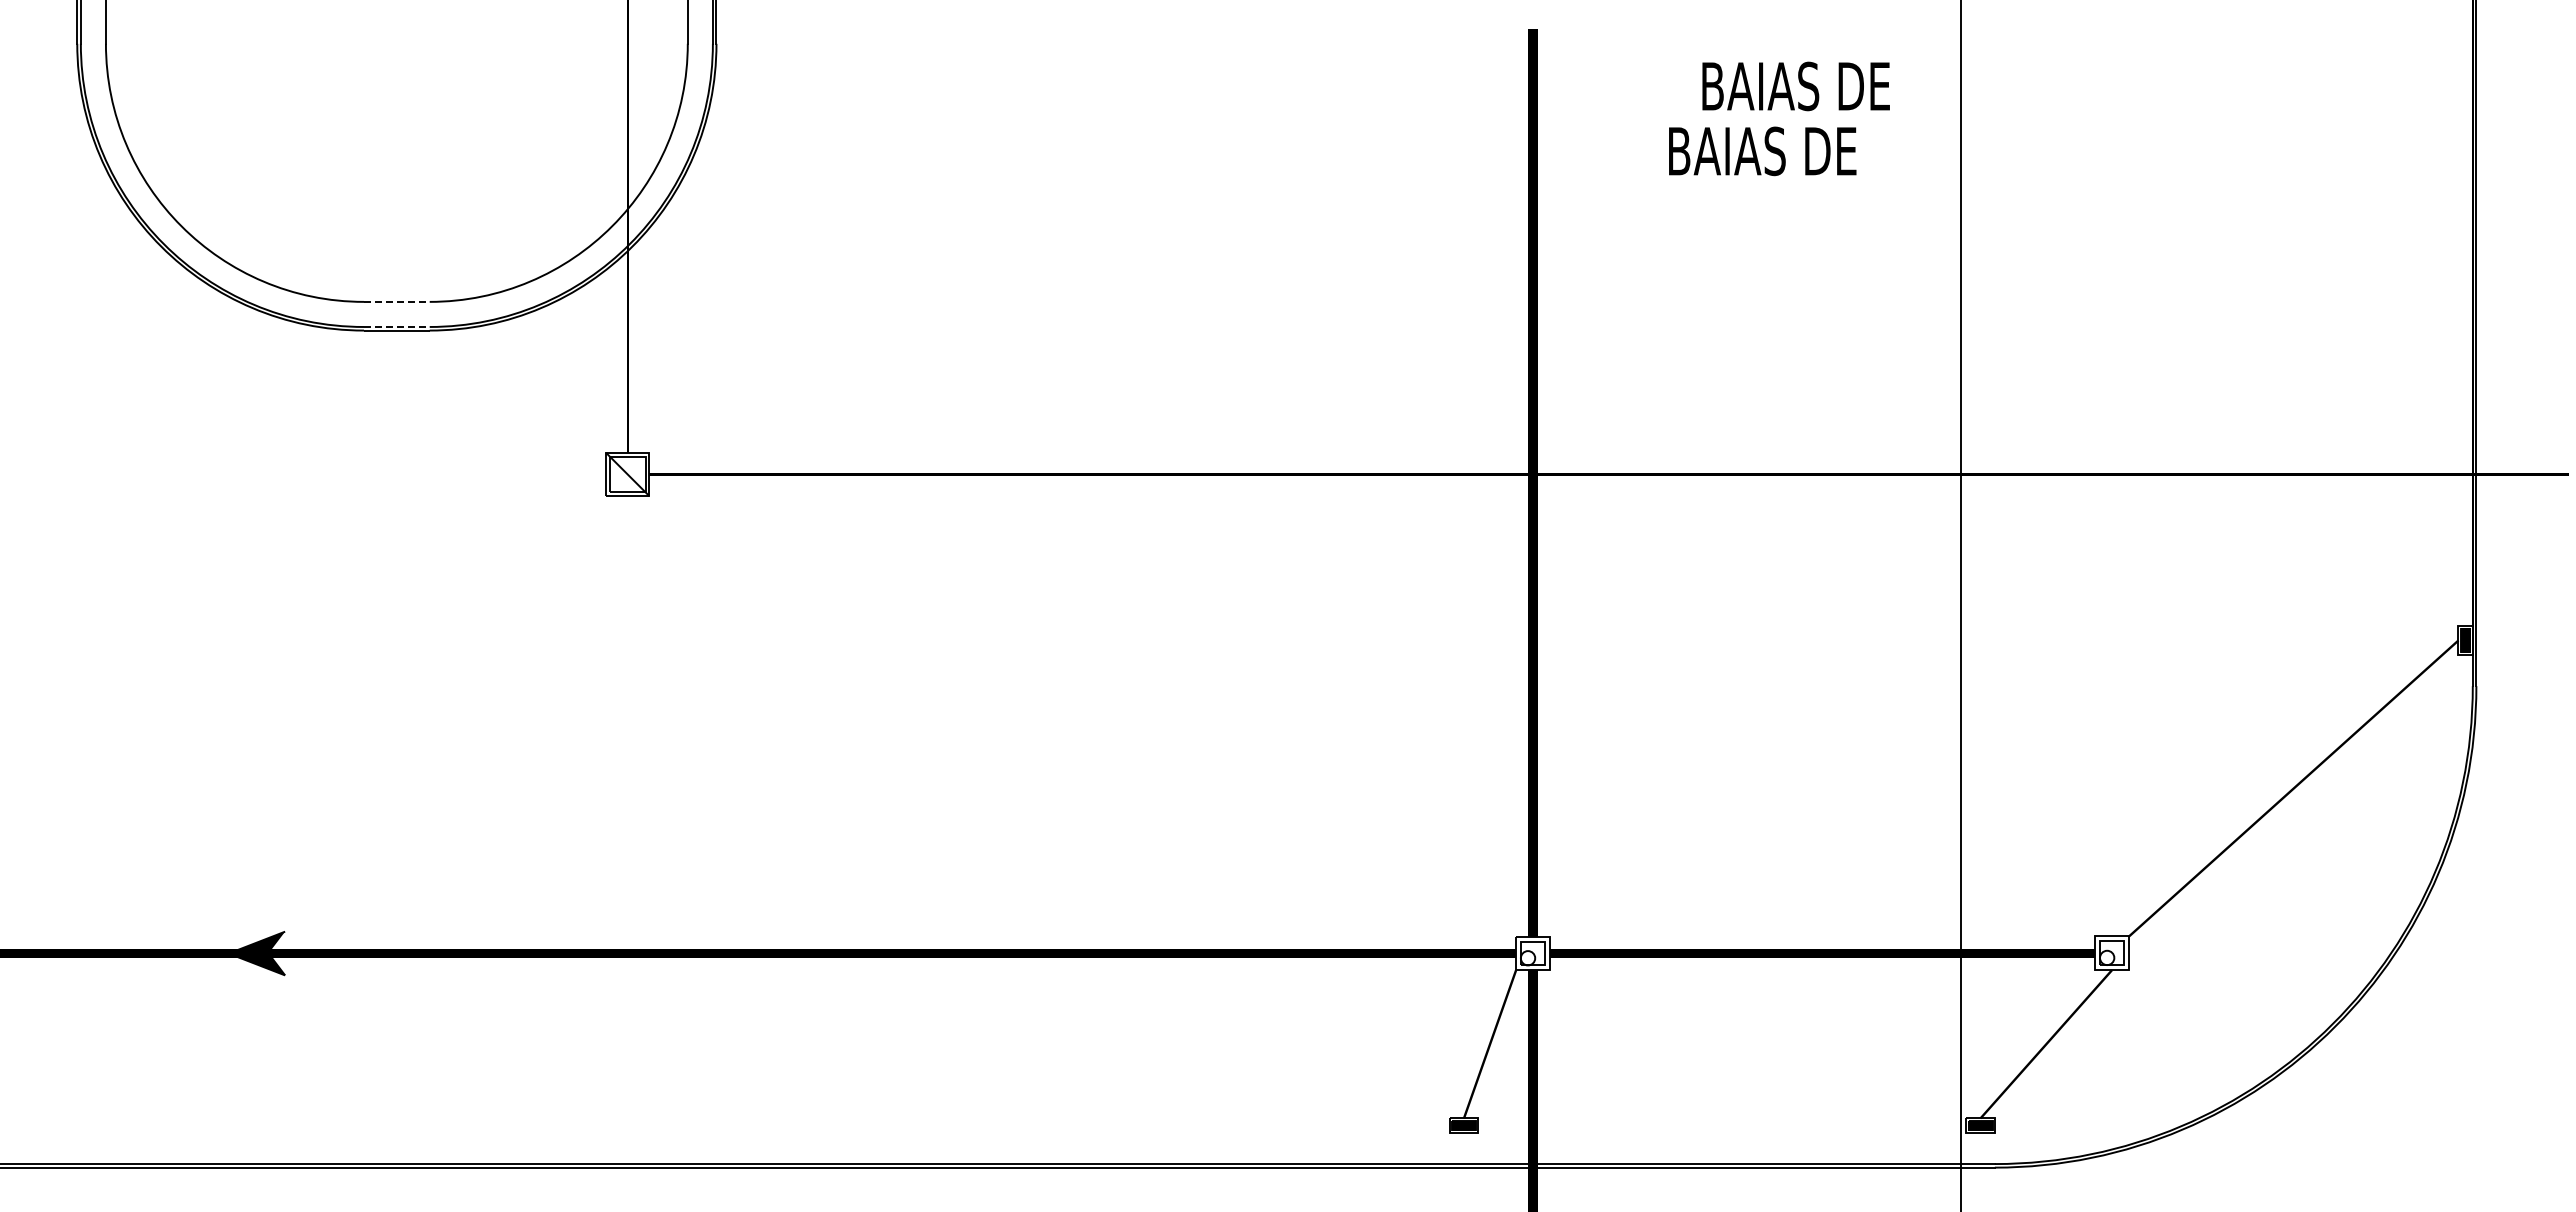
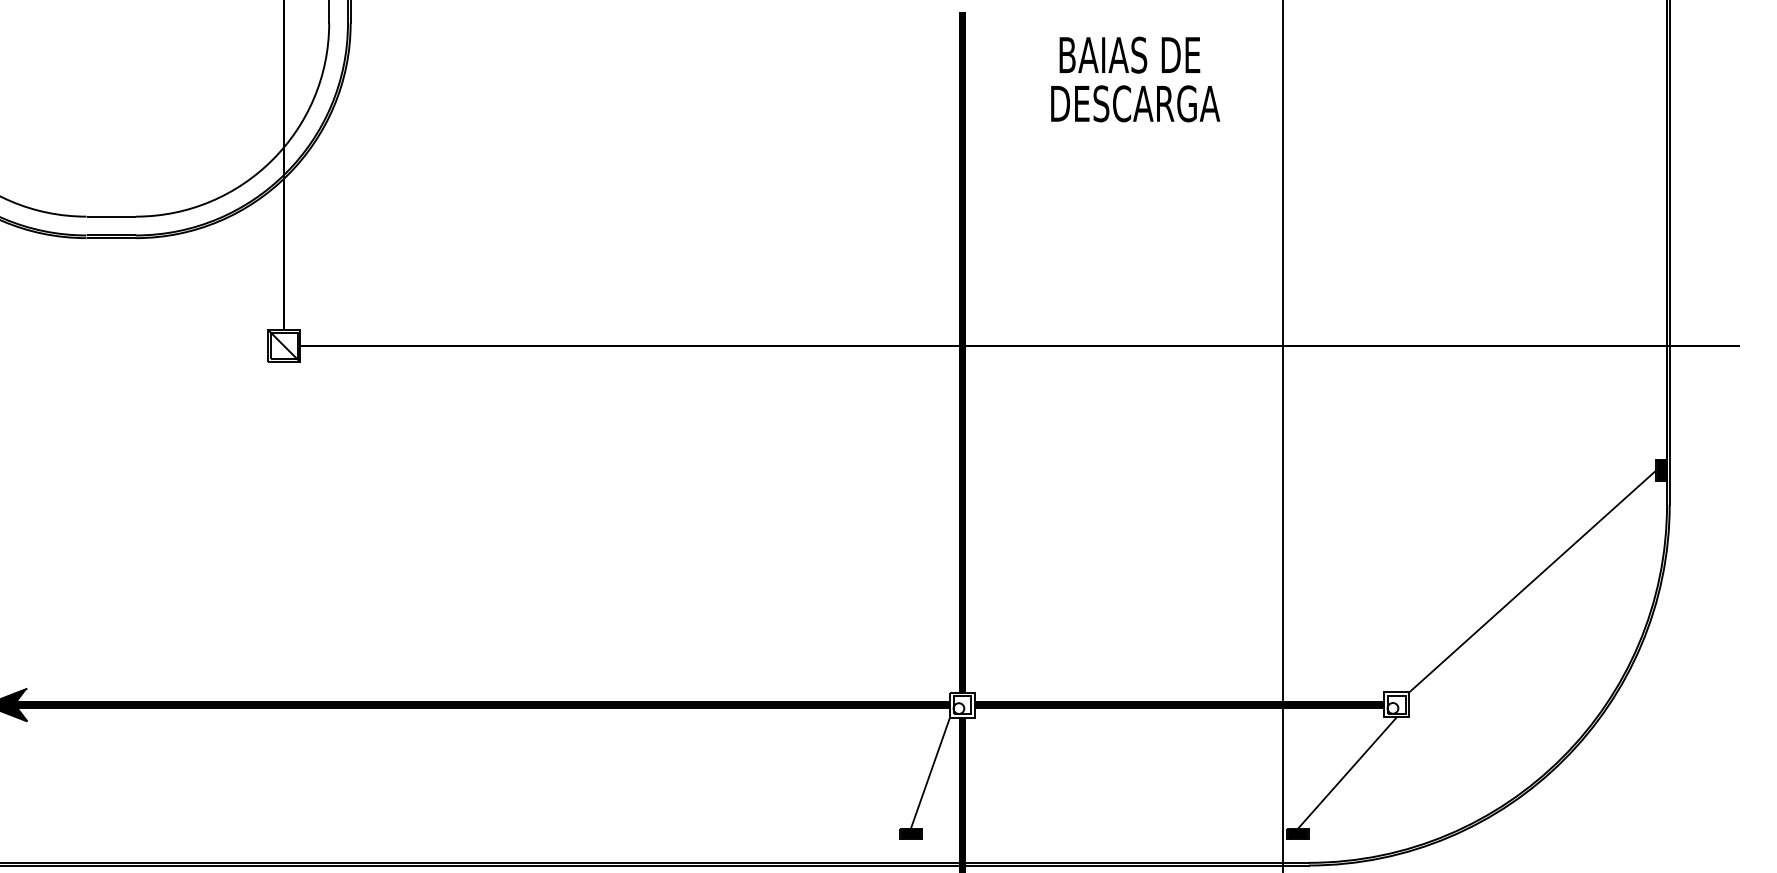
text: (1795, 86) -> (1129, 55), moved
text: (1763, 151) -> (1135, 103), BAIAS DE -> DESCARGA
line: (396, 301) -> (110, 216), dashed -> solid
line: (396, 326) -> (110, 235), dashed -> solid

